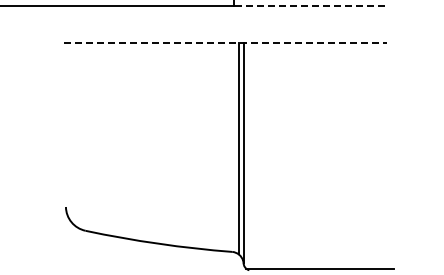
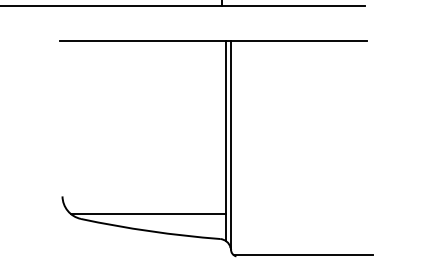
line: (309, 6) -> (293, 6), dashed -> solid
line: (225, 43) -> (213, 41), dashed -> solid
line: (156, 225) -> (148, 213), added

